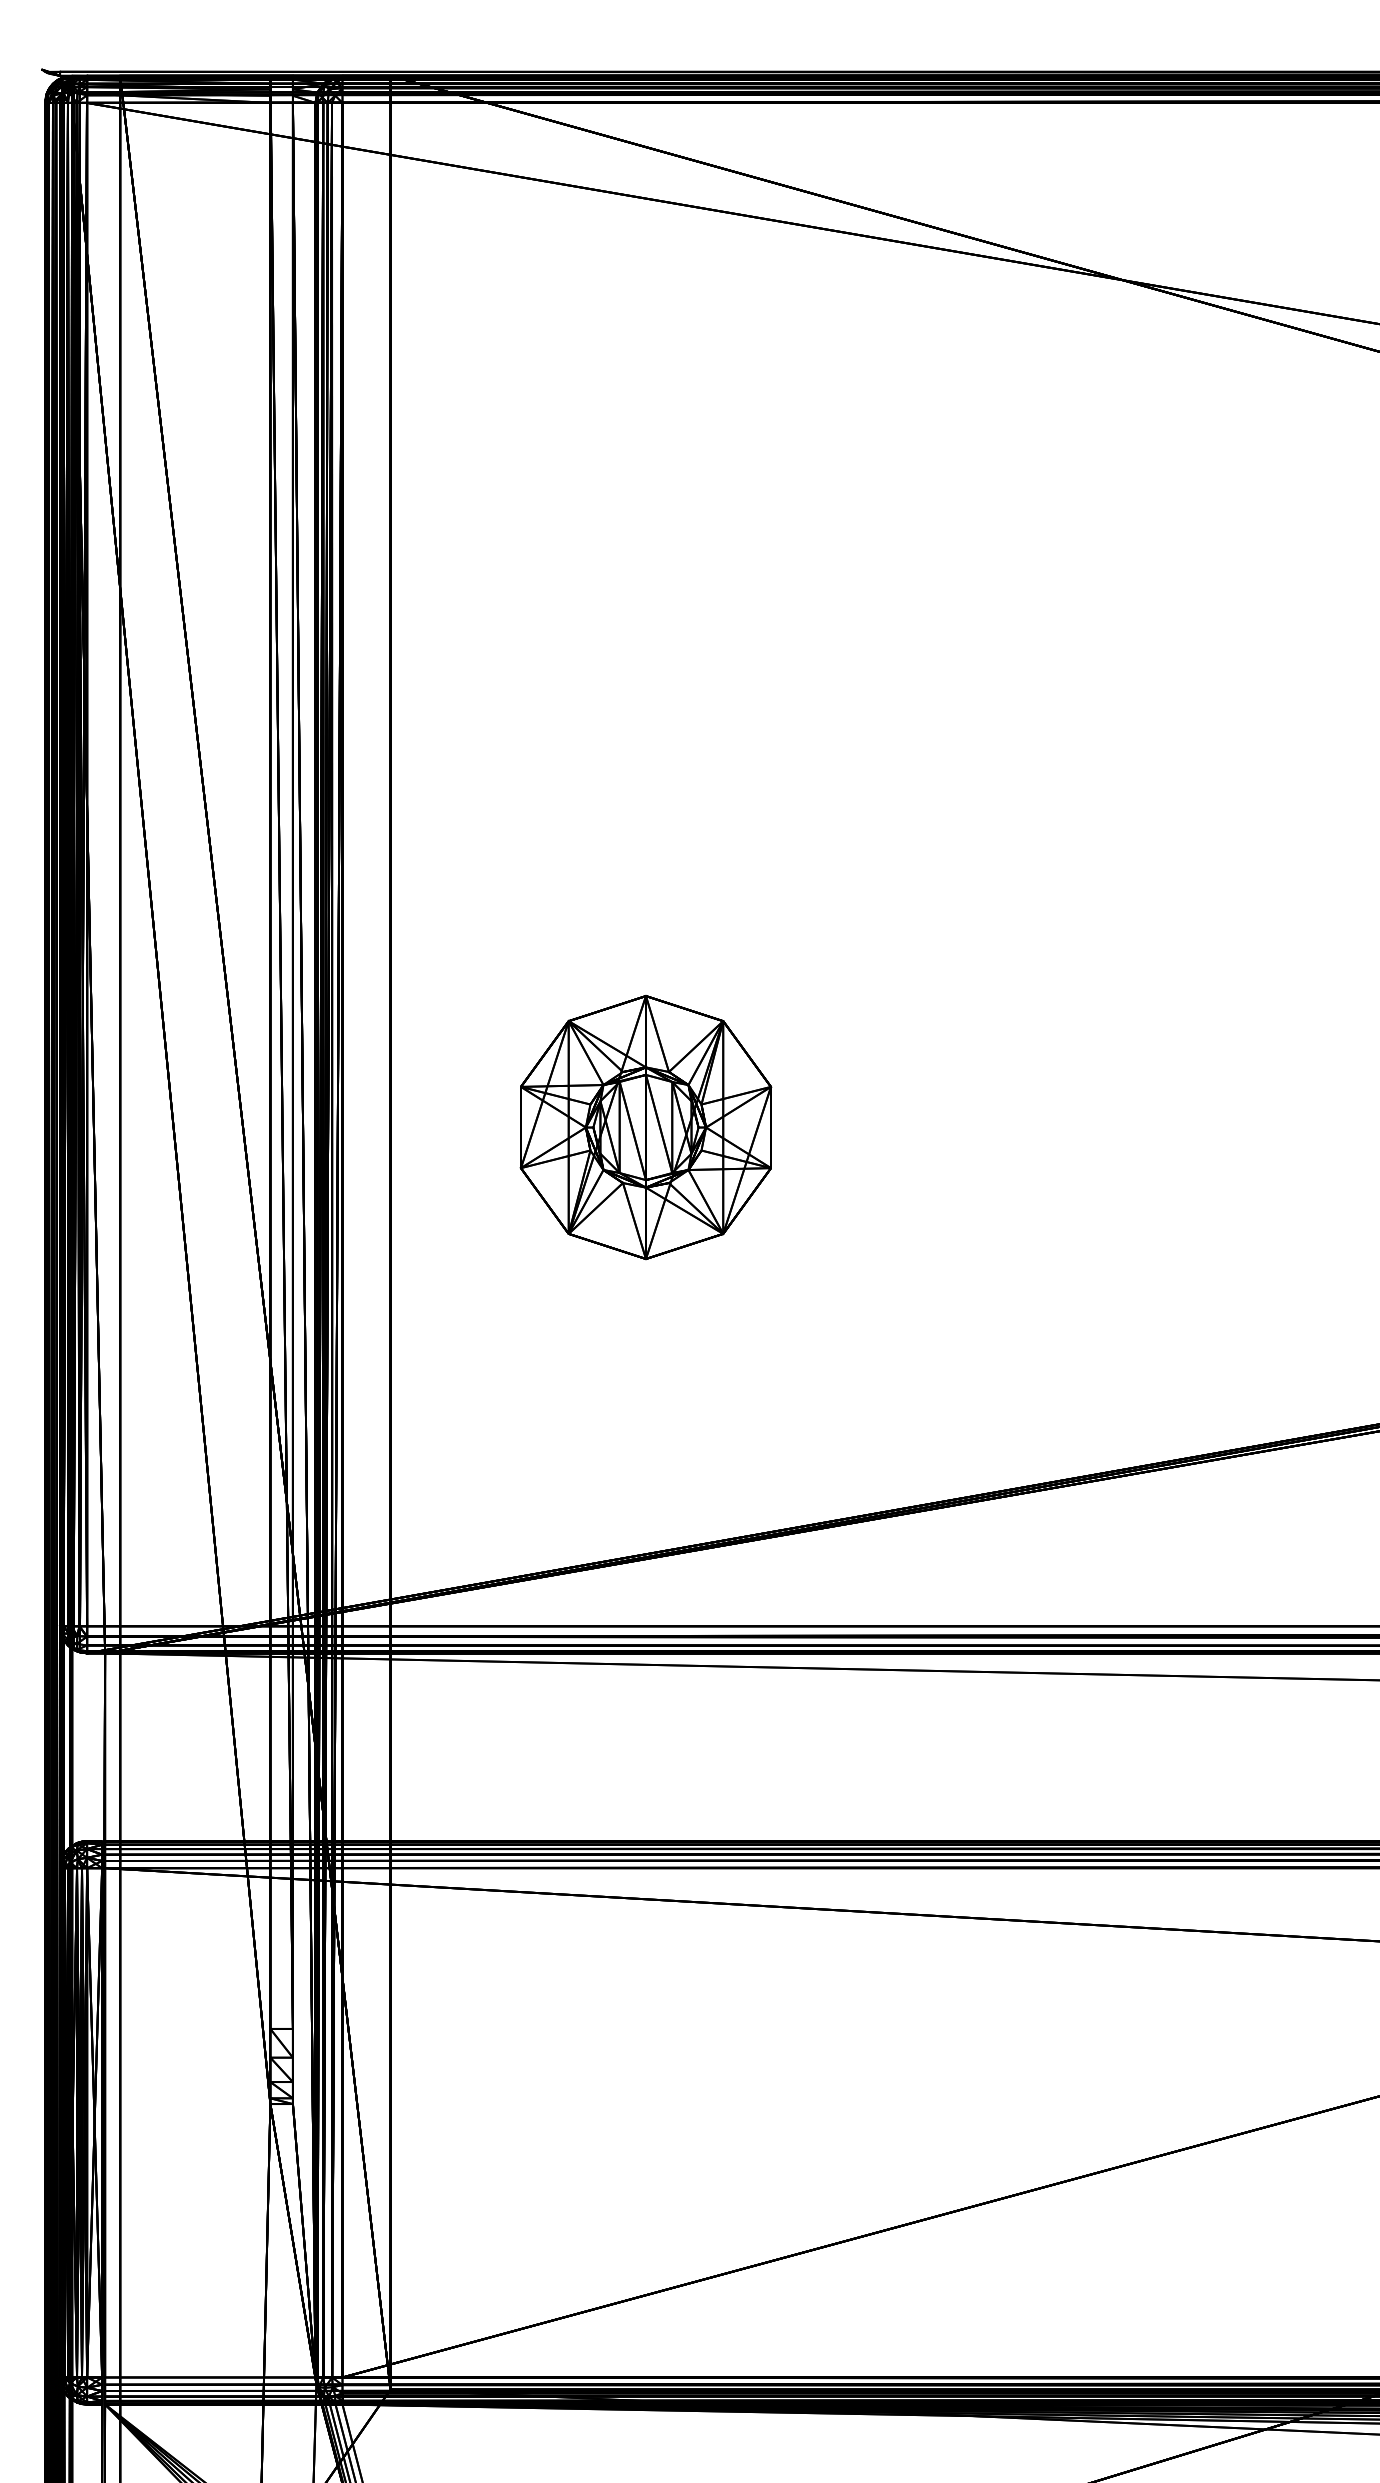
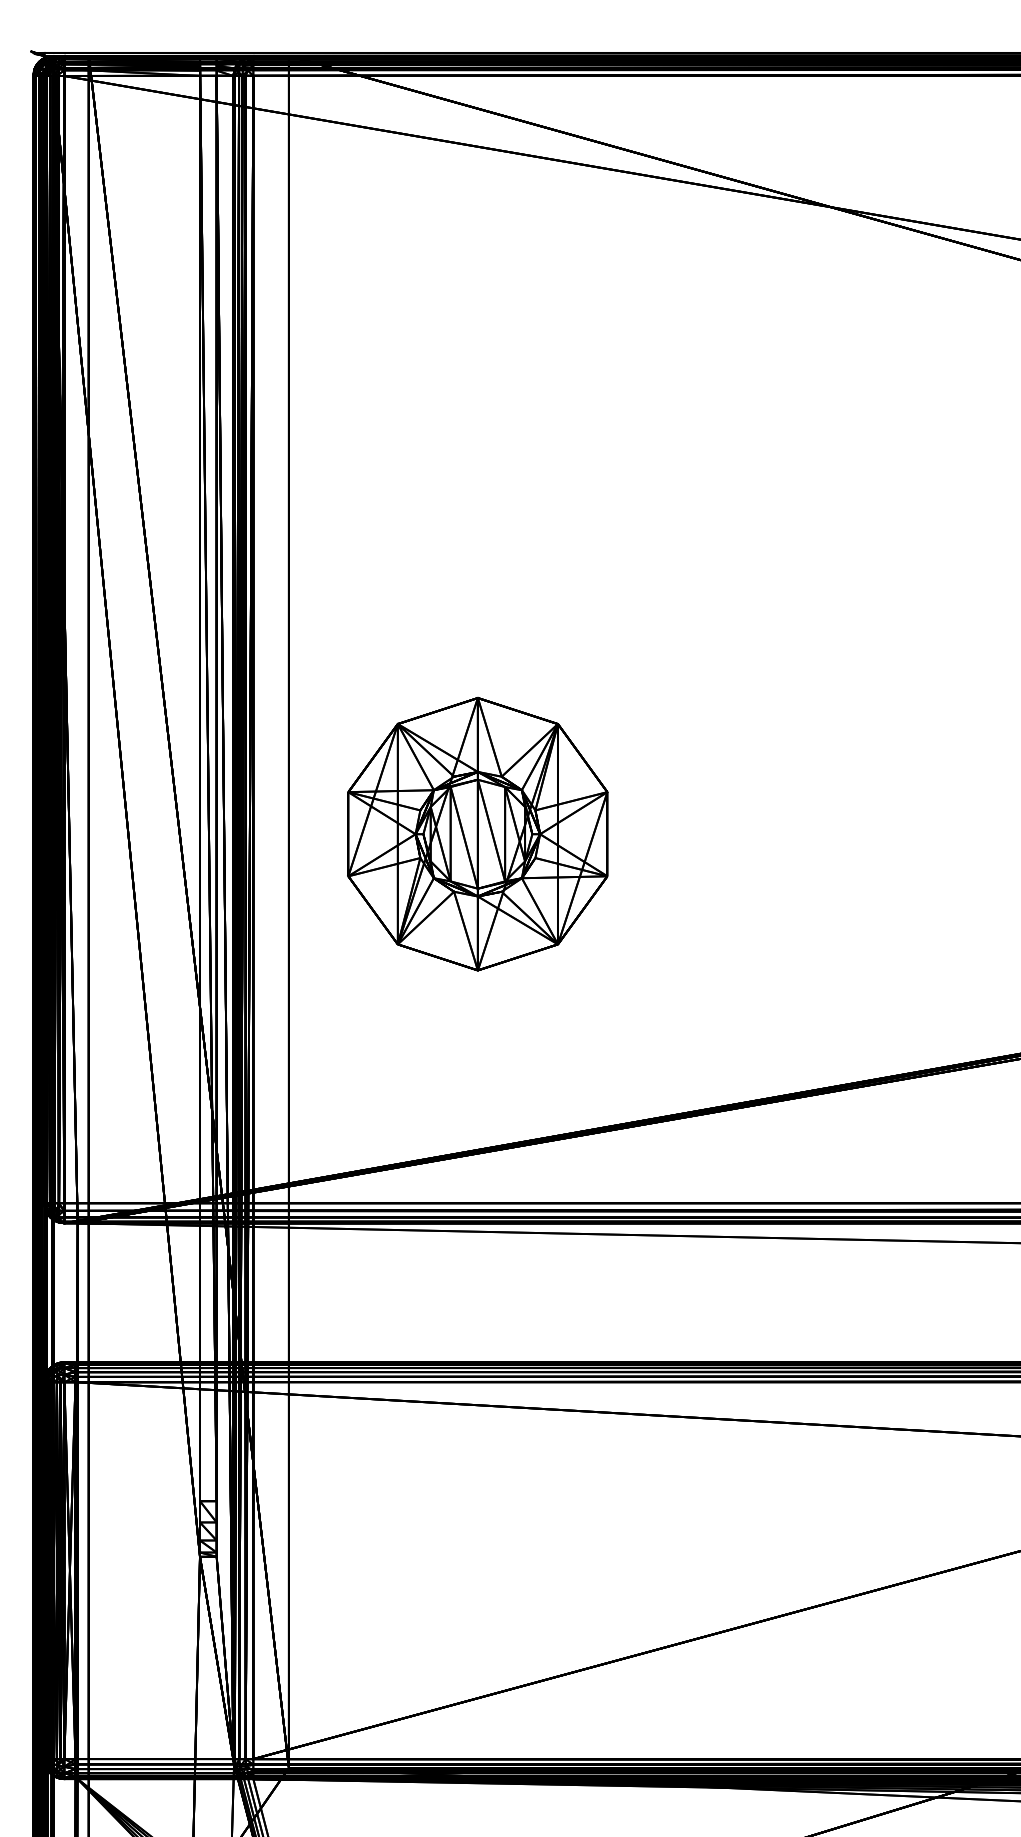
part: (645, 1126) -> (477, 833), size x1.4

